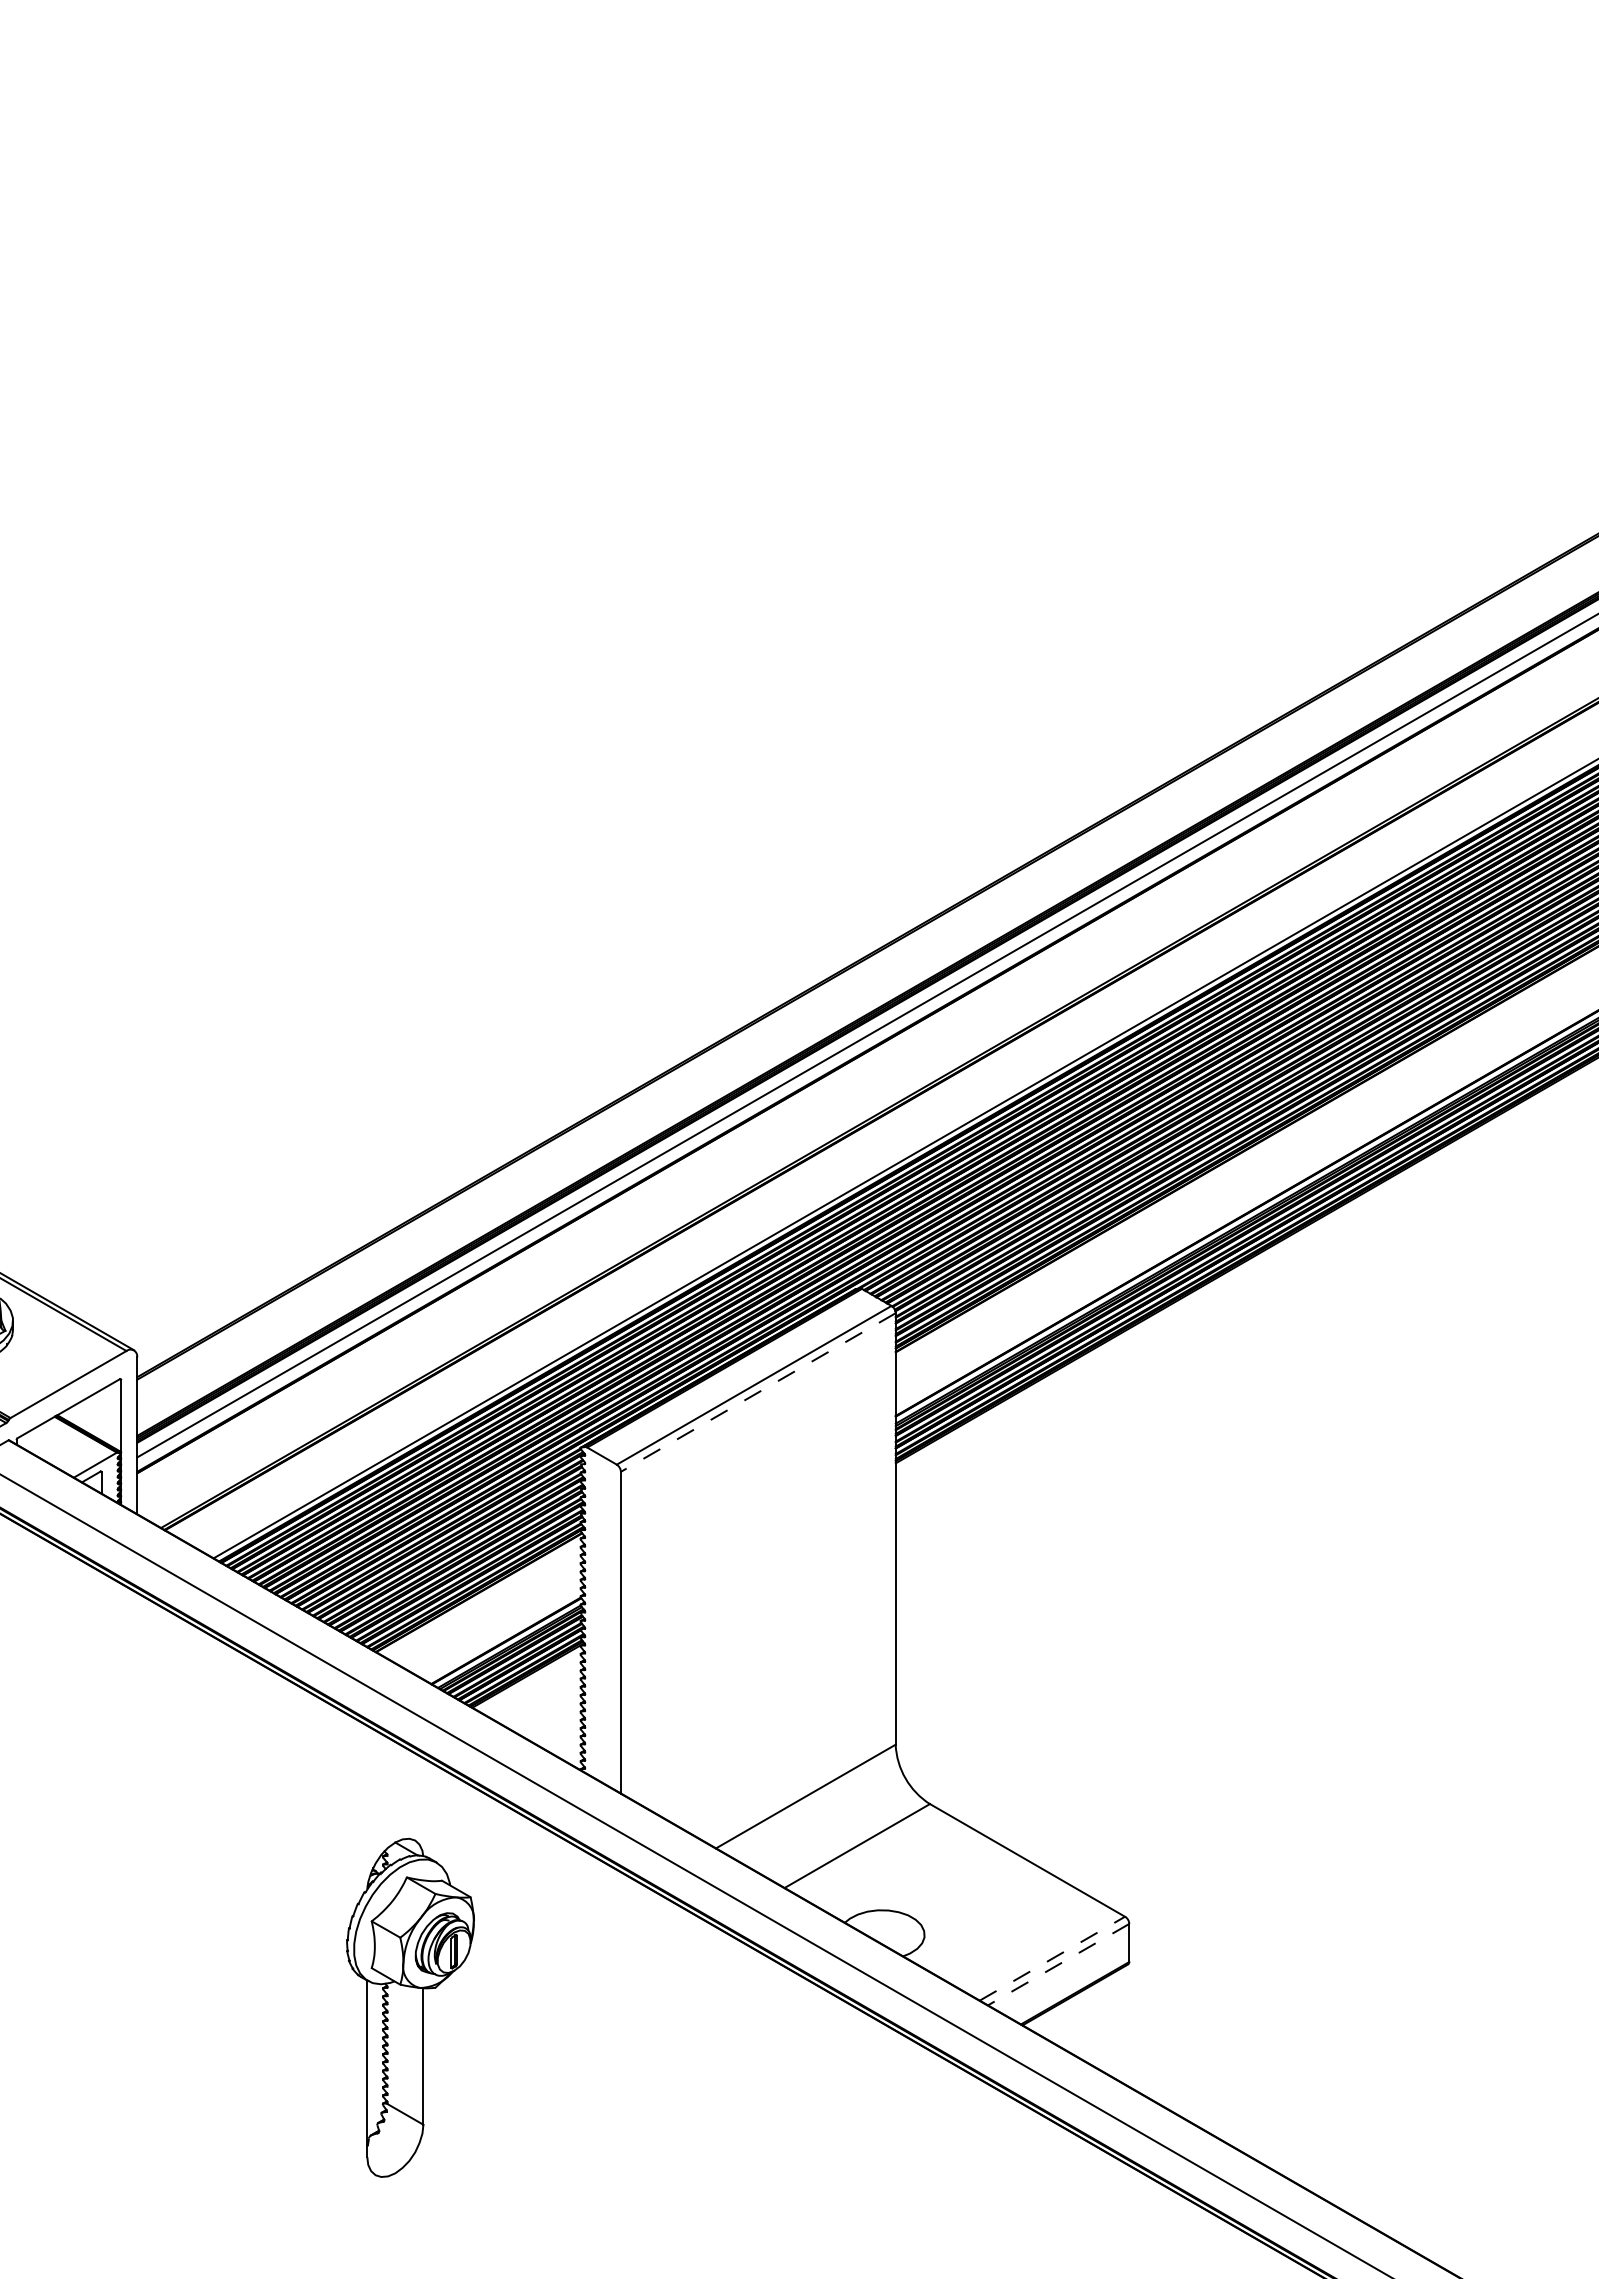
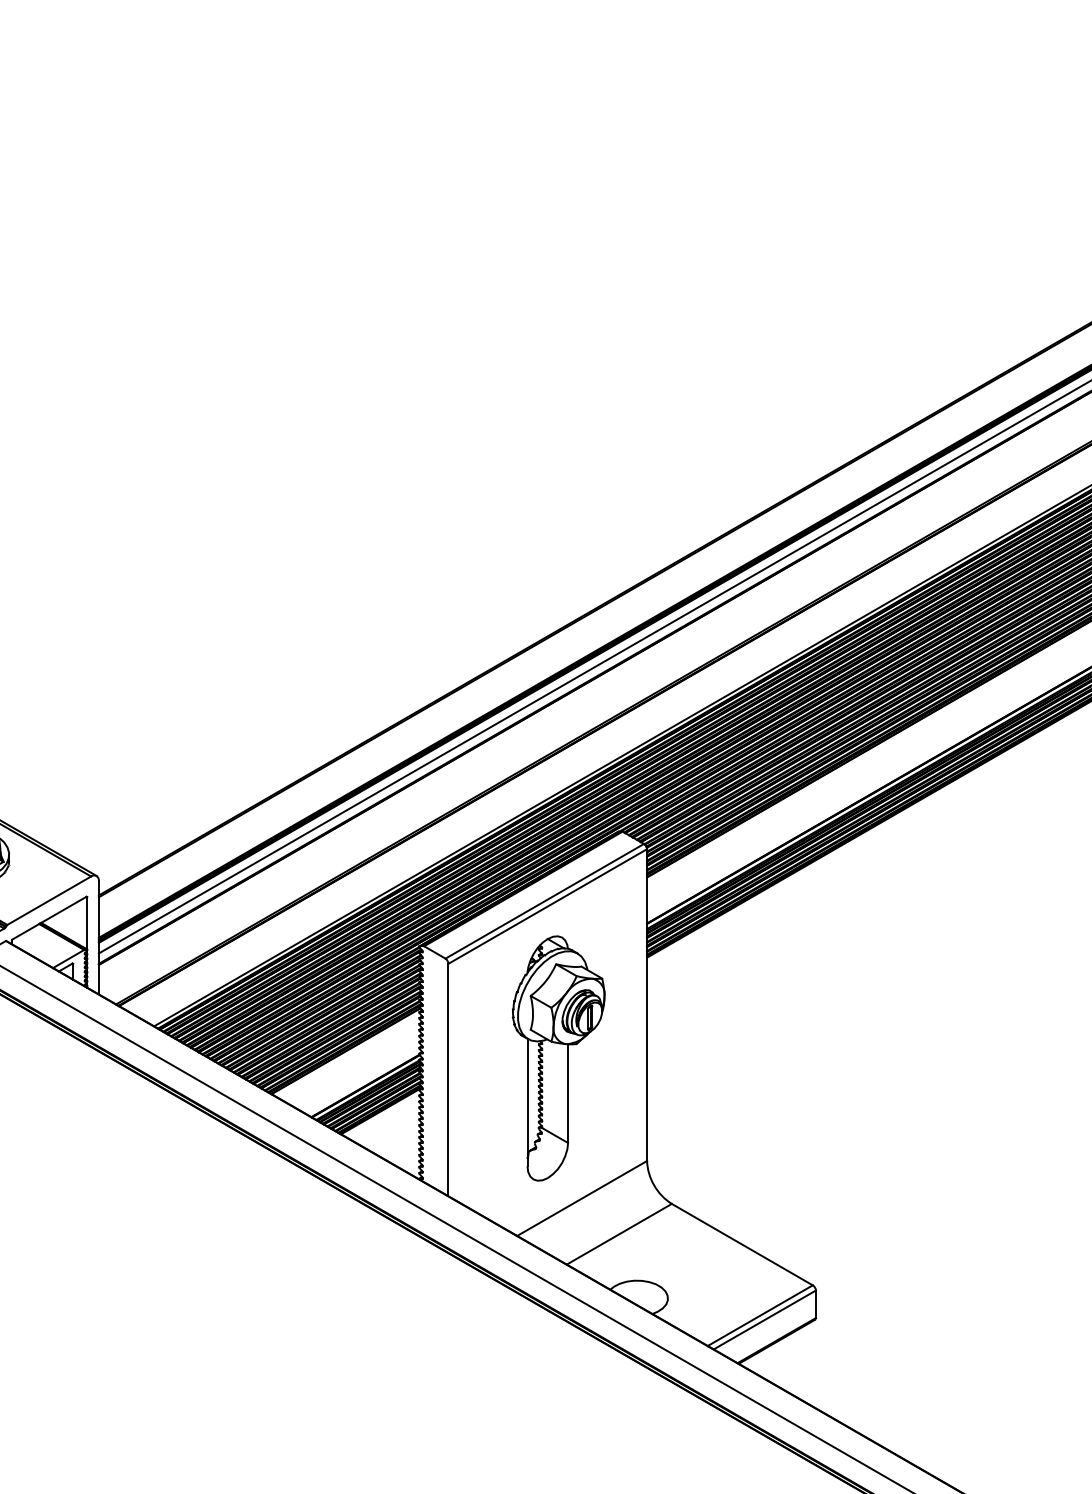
line: (758, 1392) -> (547, 906), dashed -> solid
line: (1052, 1958) -> (760, 1315), dashed -> solid
line: (1058, 1964) -> (764, 1319), dashed -> solid
part: (410, 2007) -> (558, 1058), moved

